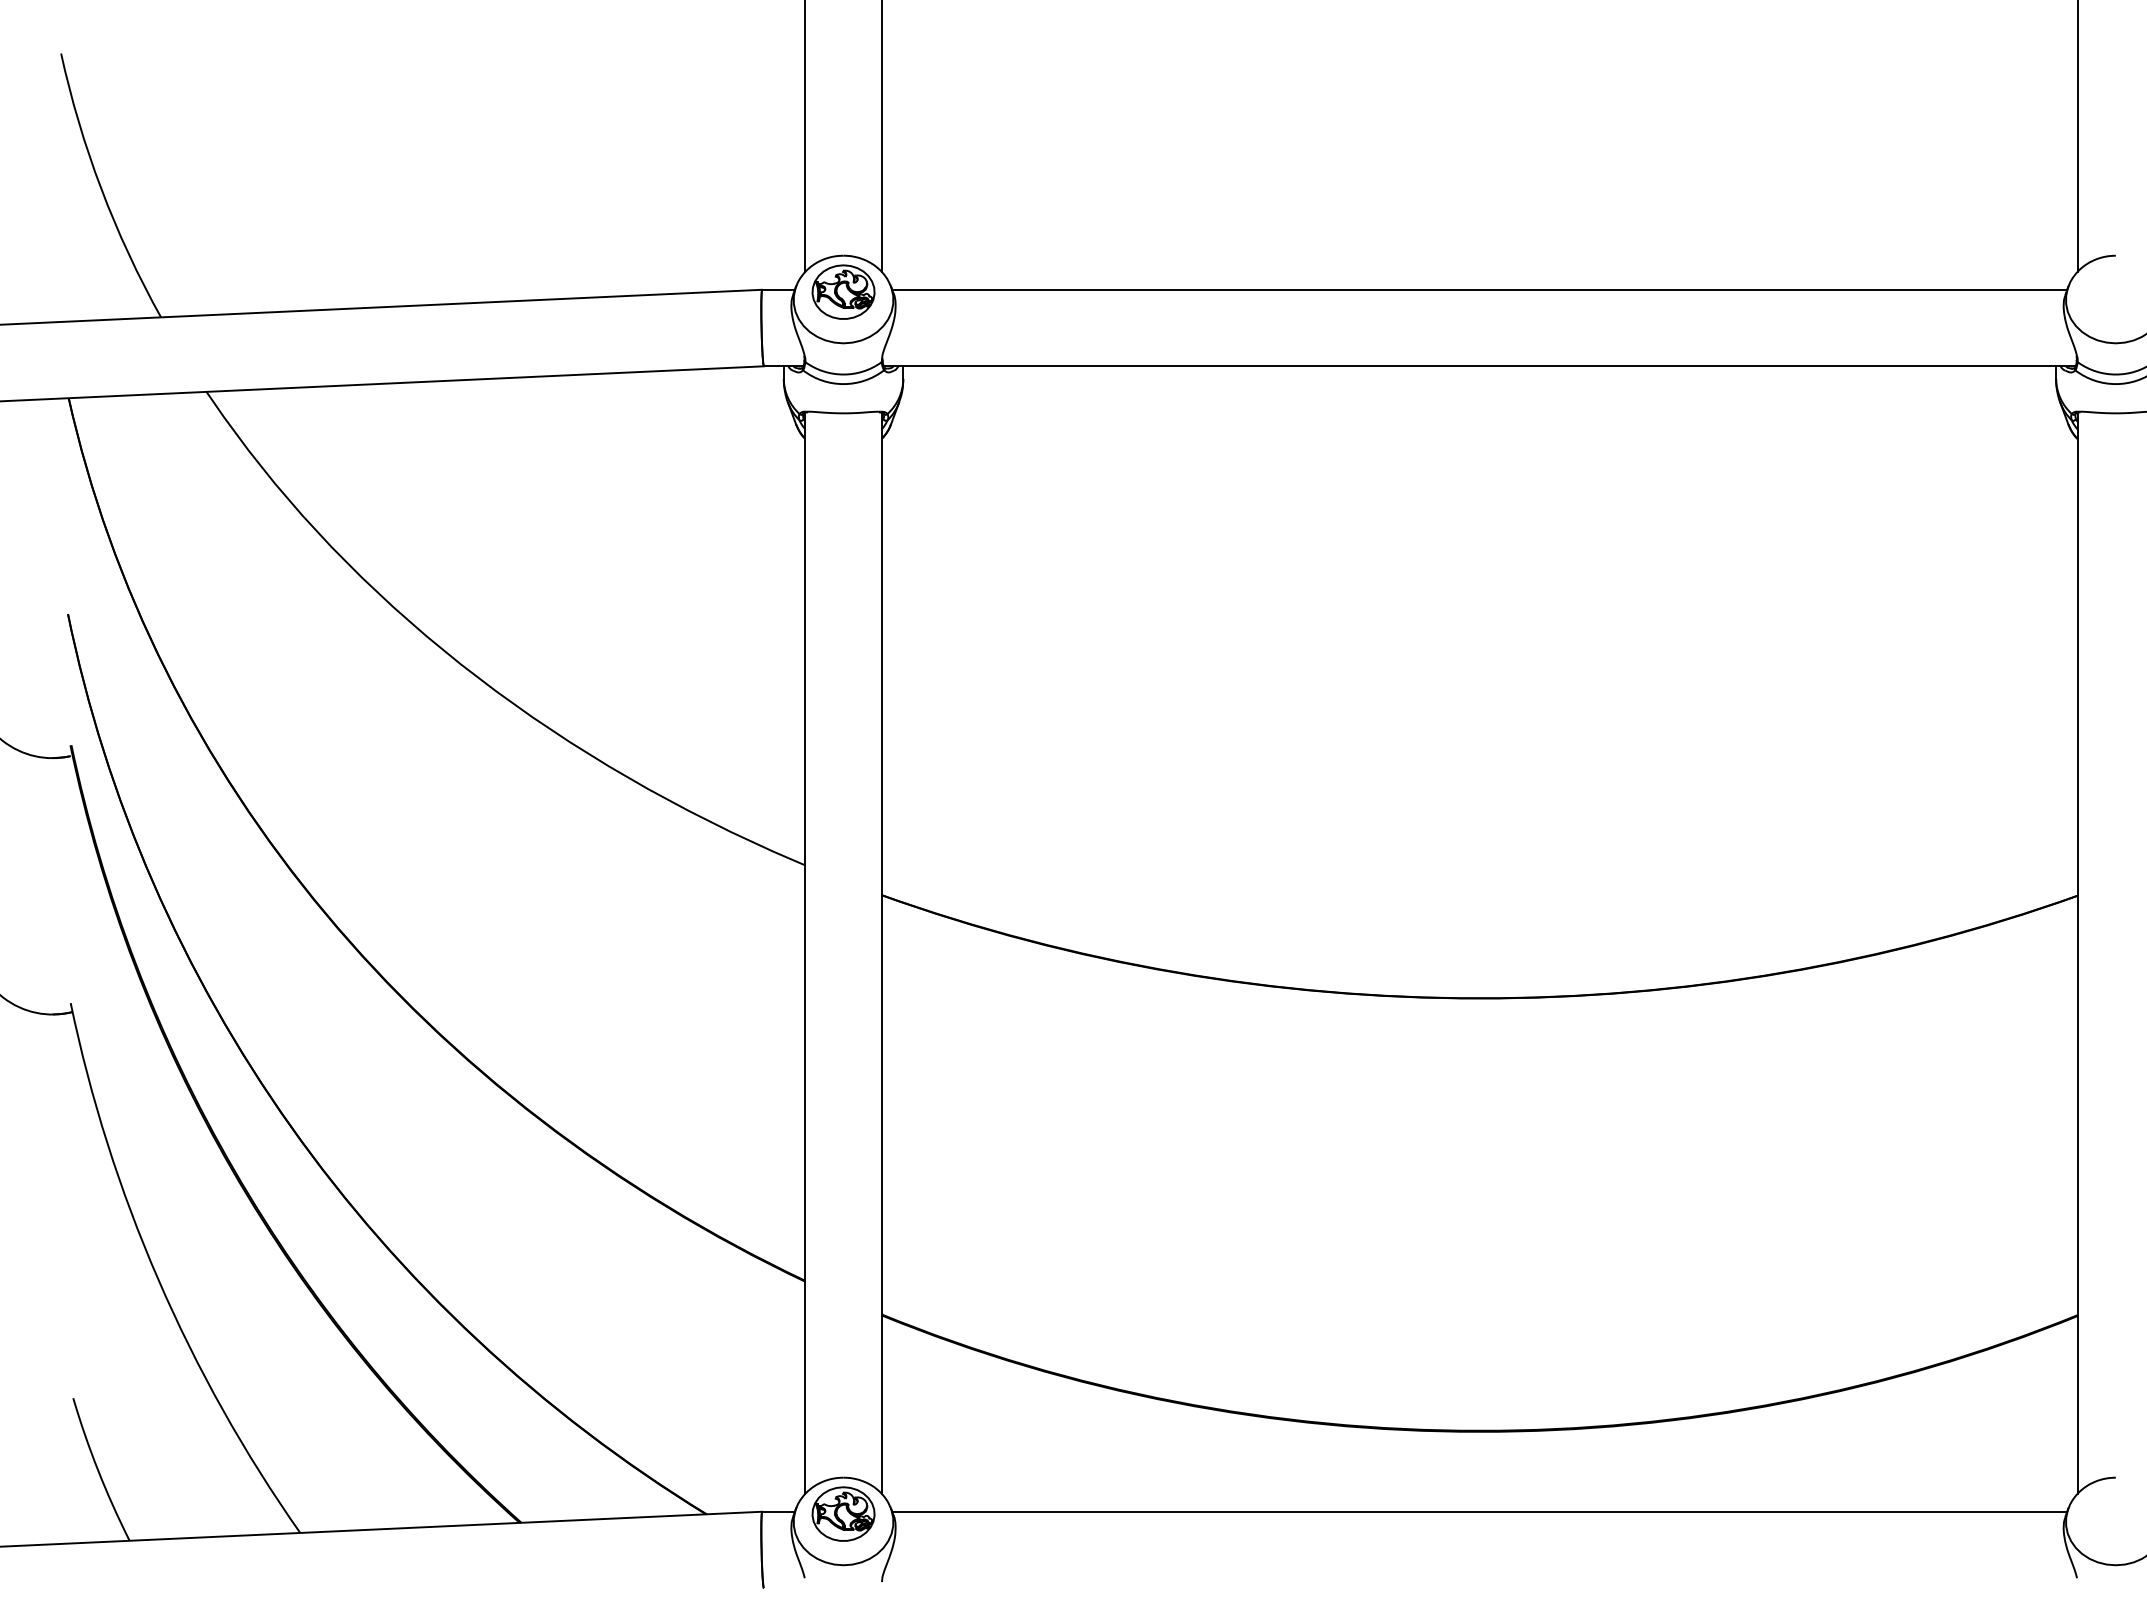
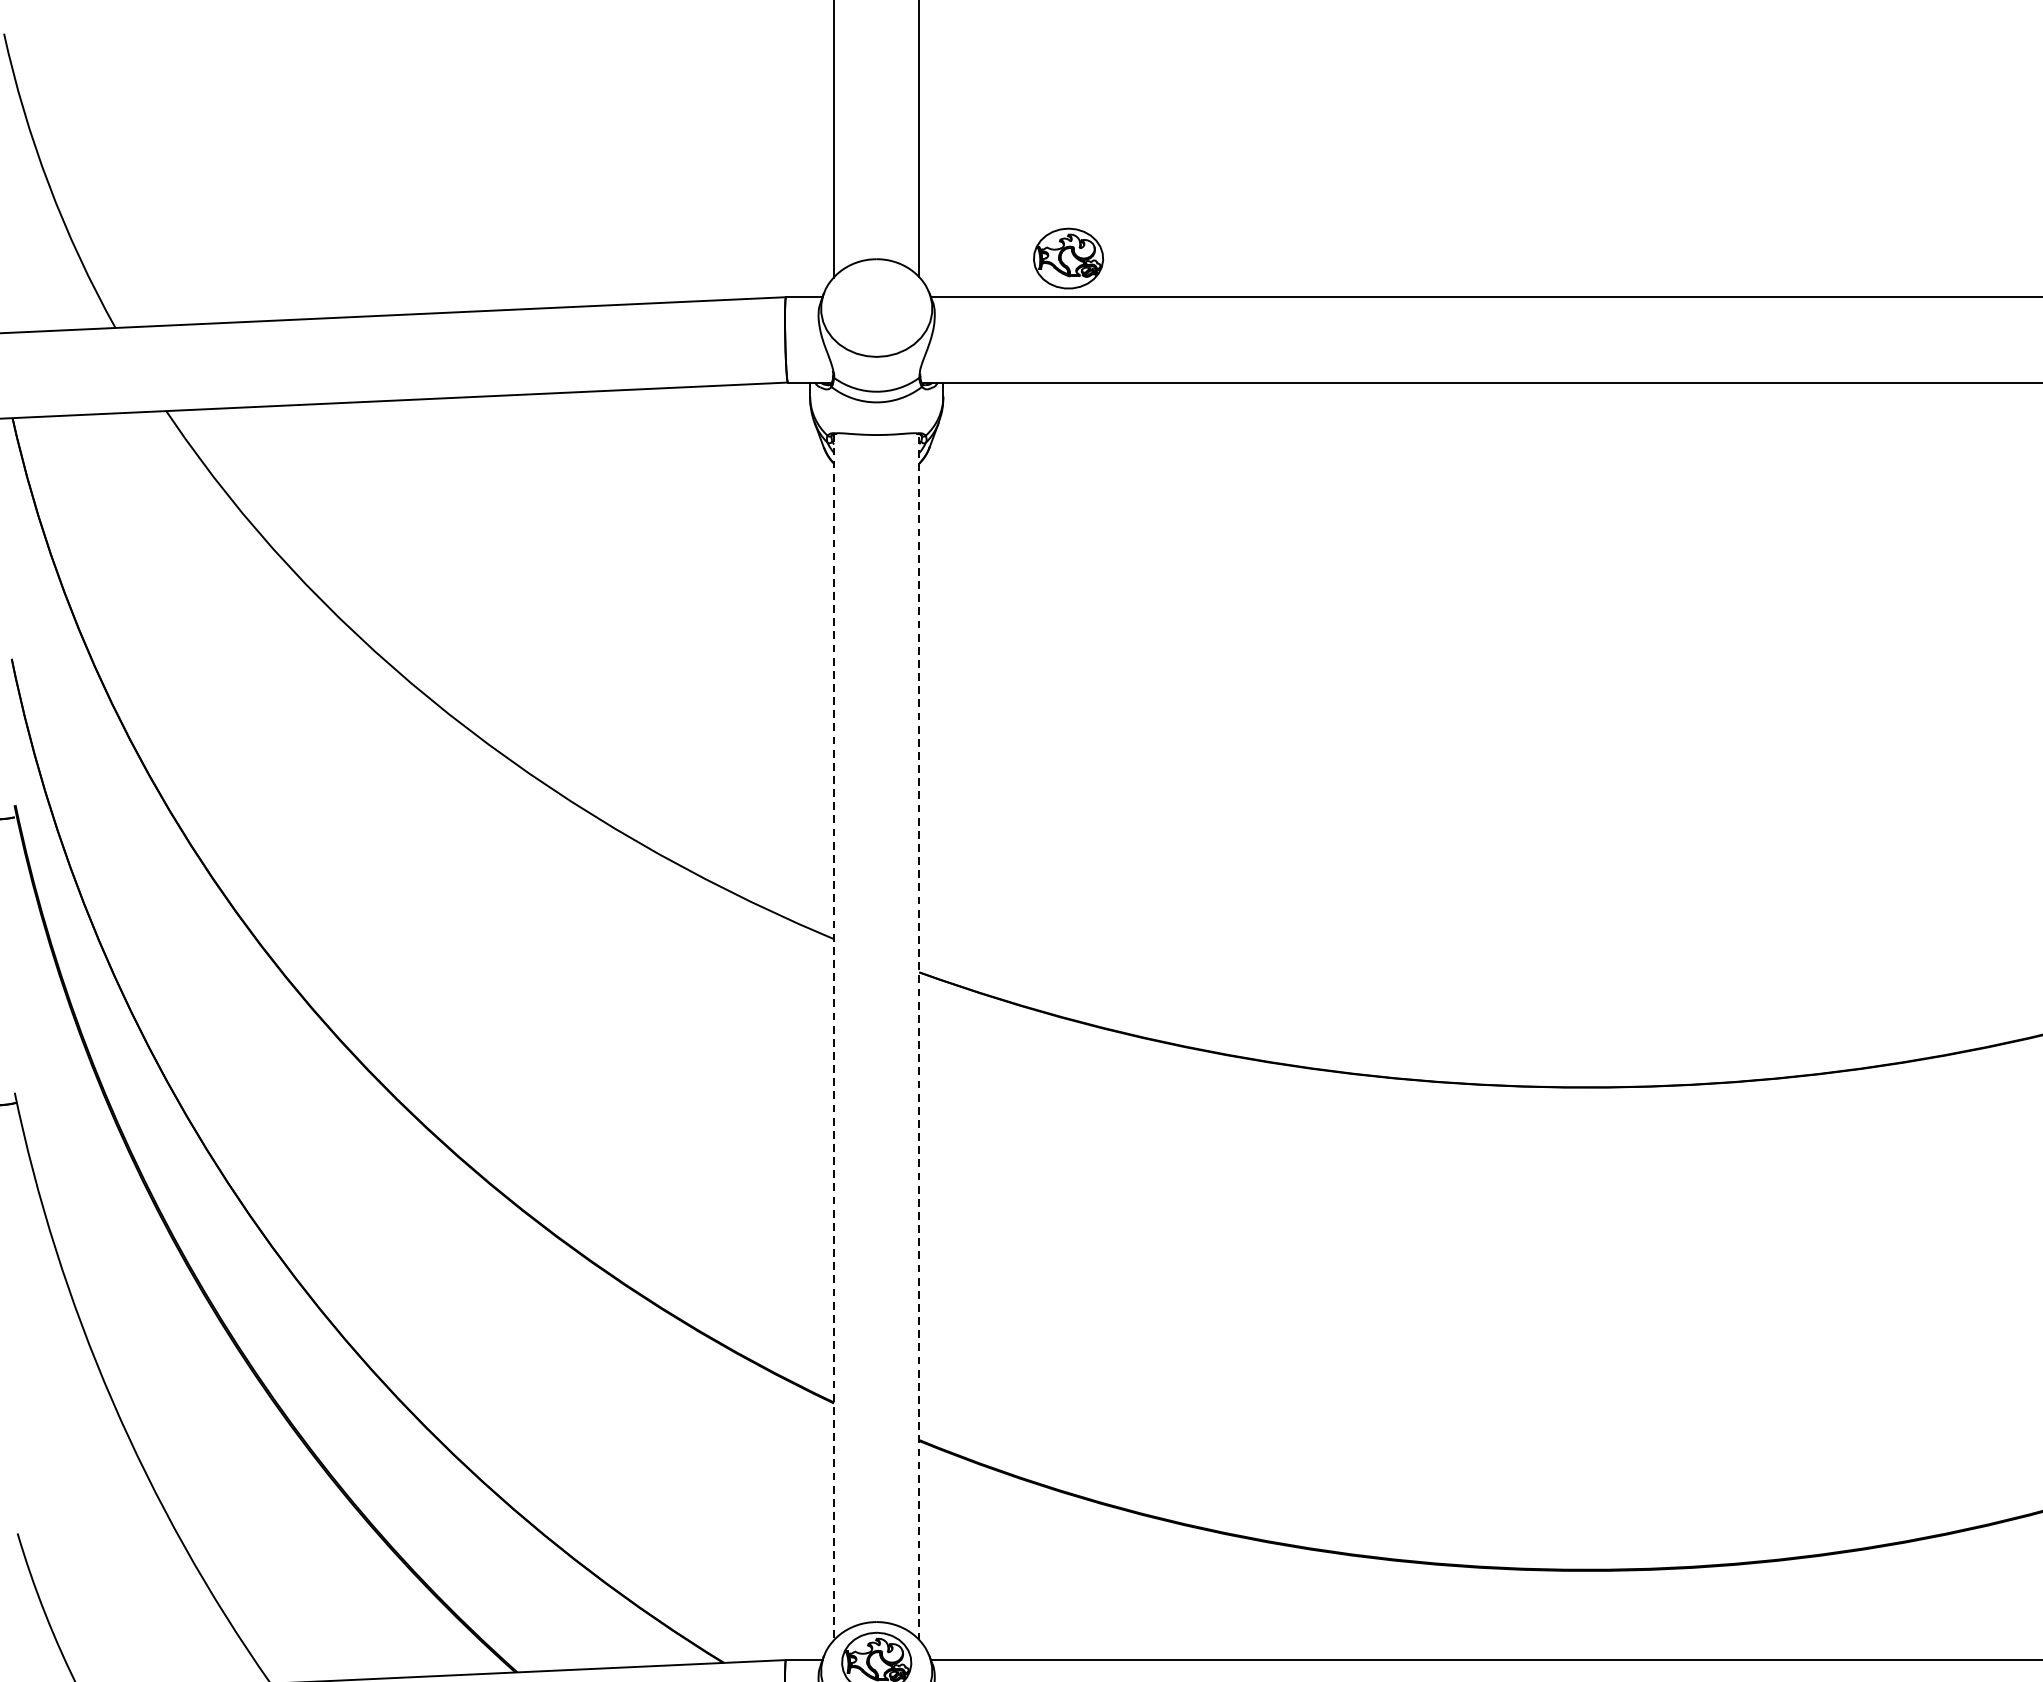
part: (843, 291) -> (1068, 257), moved
line: (805, 953) -> (834, 1037), solid -> dashed
line: (881, 953) -> (919, 1037), solid -> dashed

